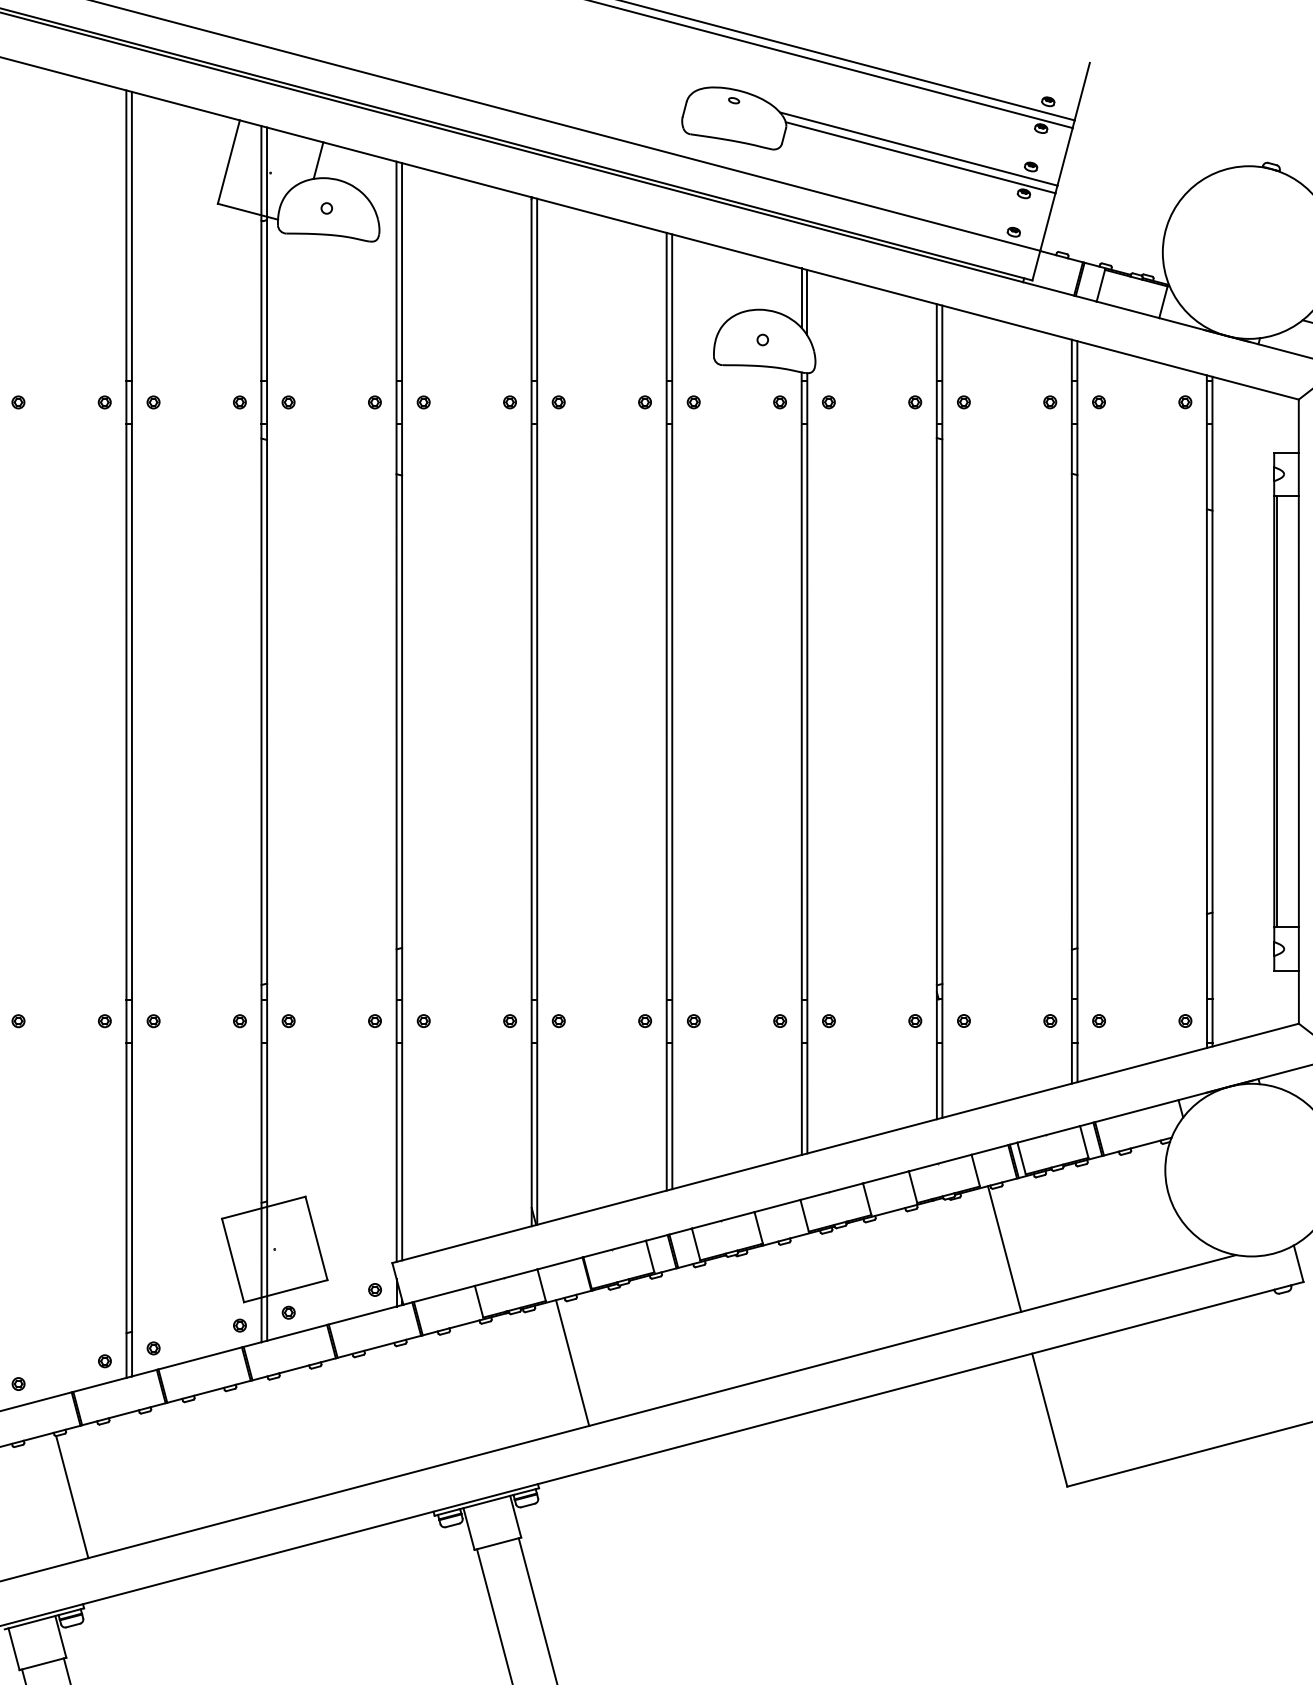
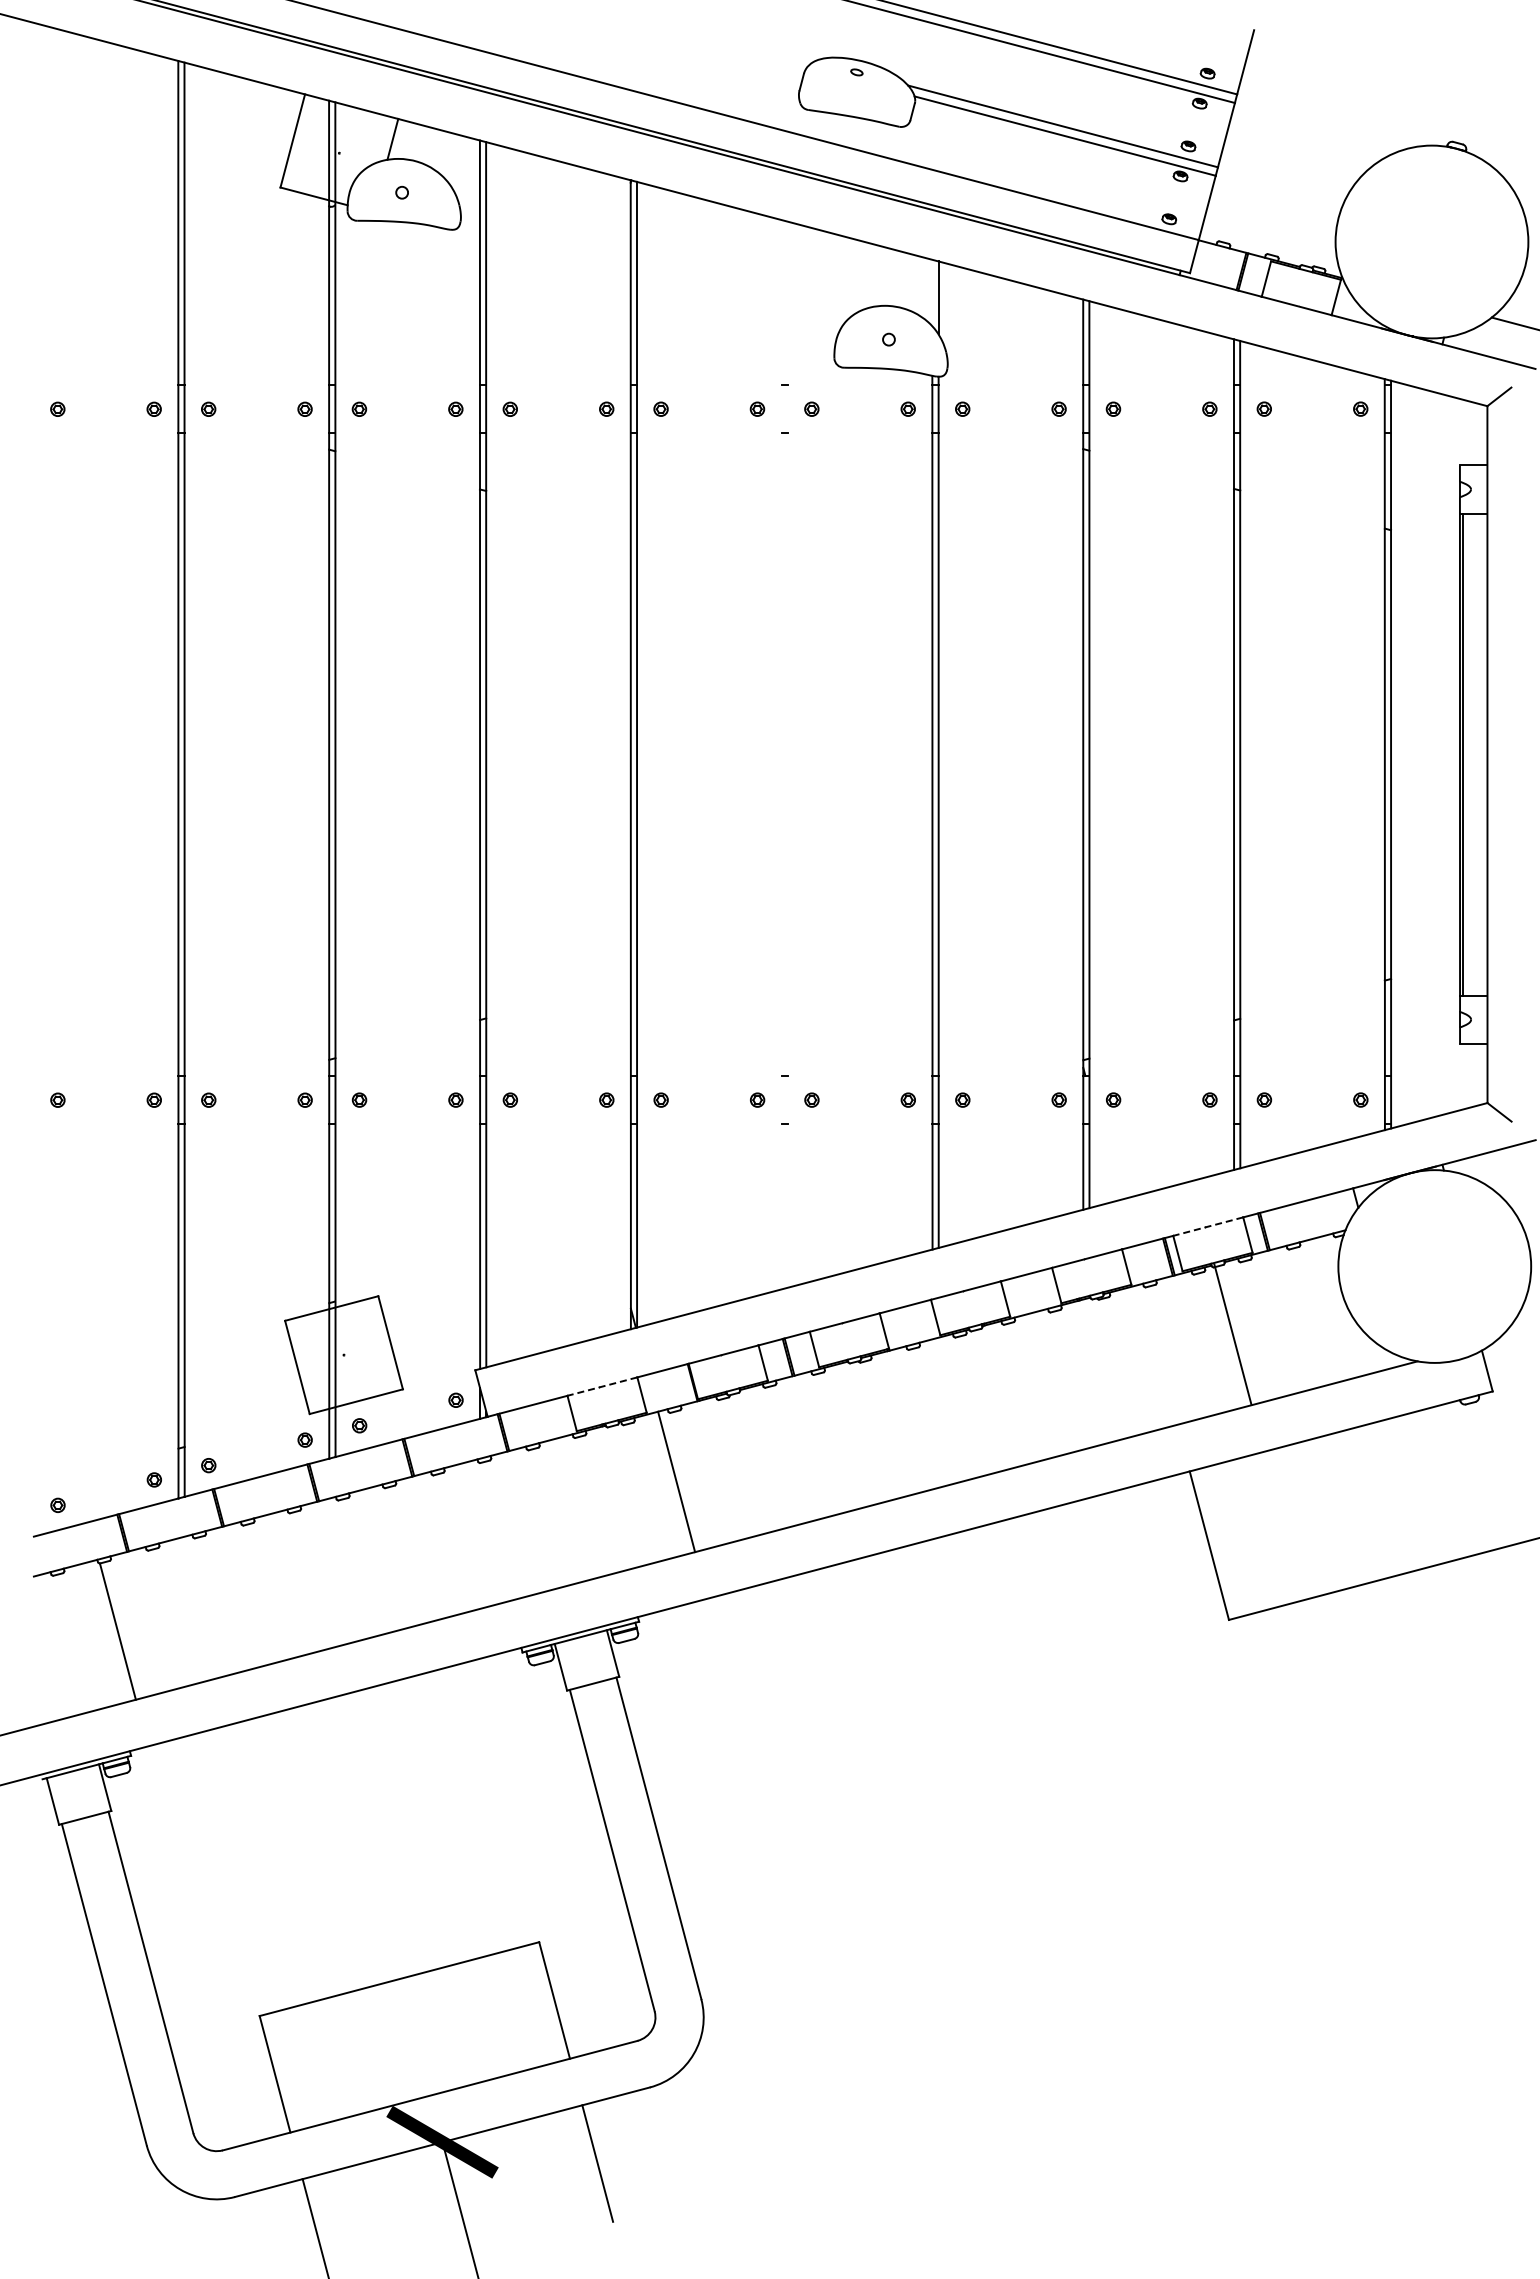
line: (801, 297) -> (932, 292), removed
line: (666, 711) -> (781, 754), removed
line: (671, 711) -> (787, 754), removed
line: (1048, 1134) -> (1207, 1226), solid -> dashed
line: (1004, 1248) -> (1232, 1334), moved
line: (505, 1277) -> (601, 1386), solid -> dashed

